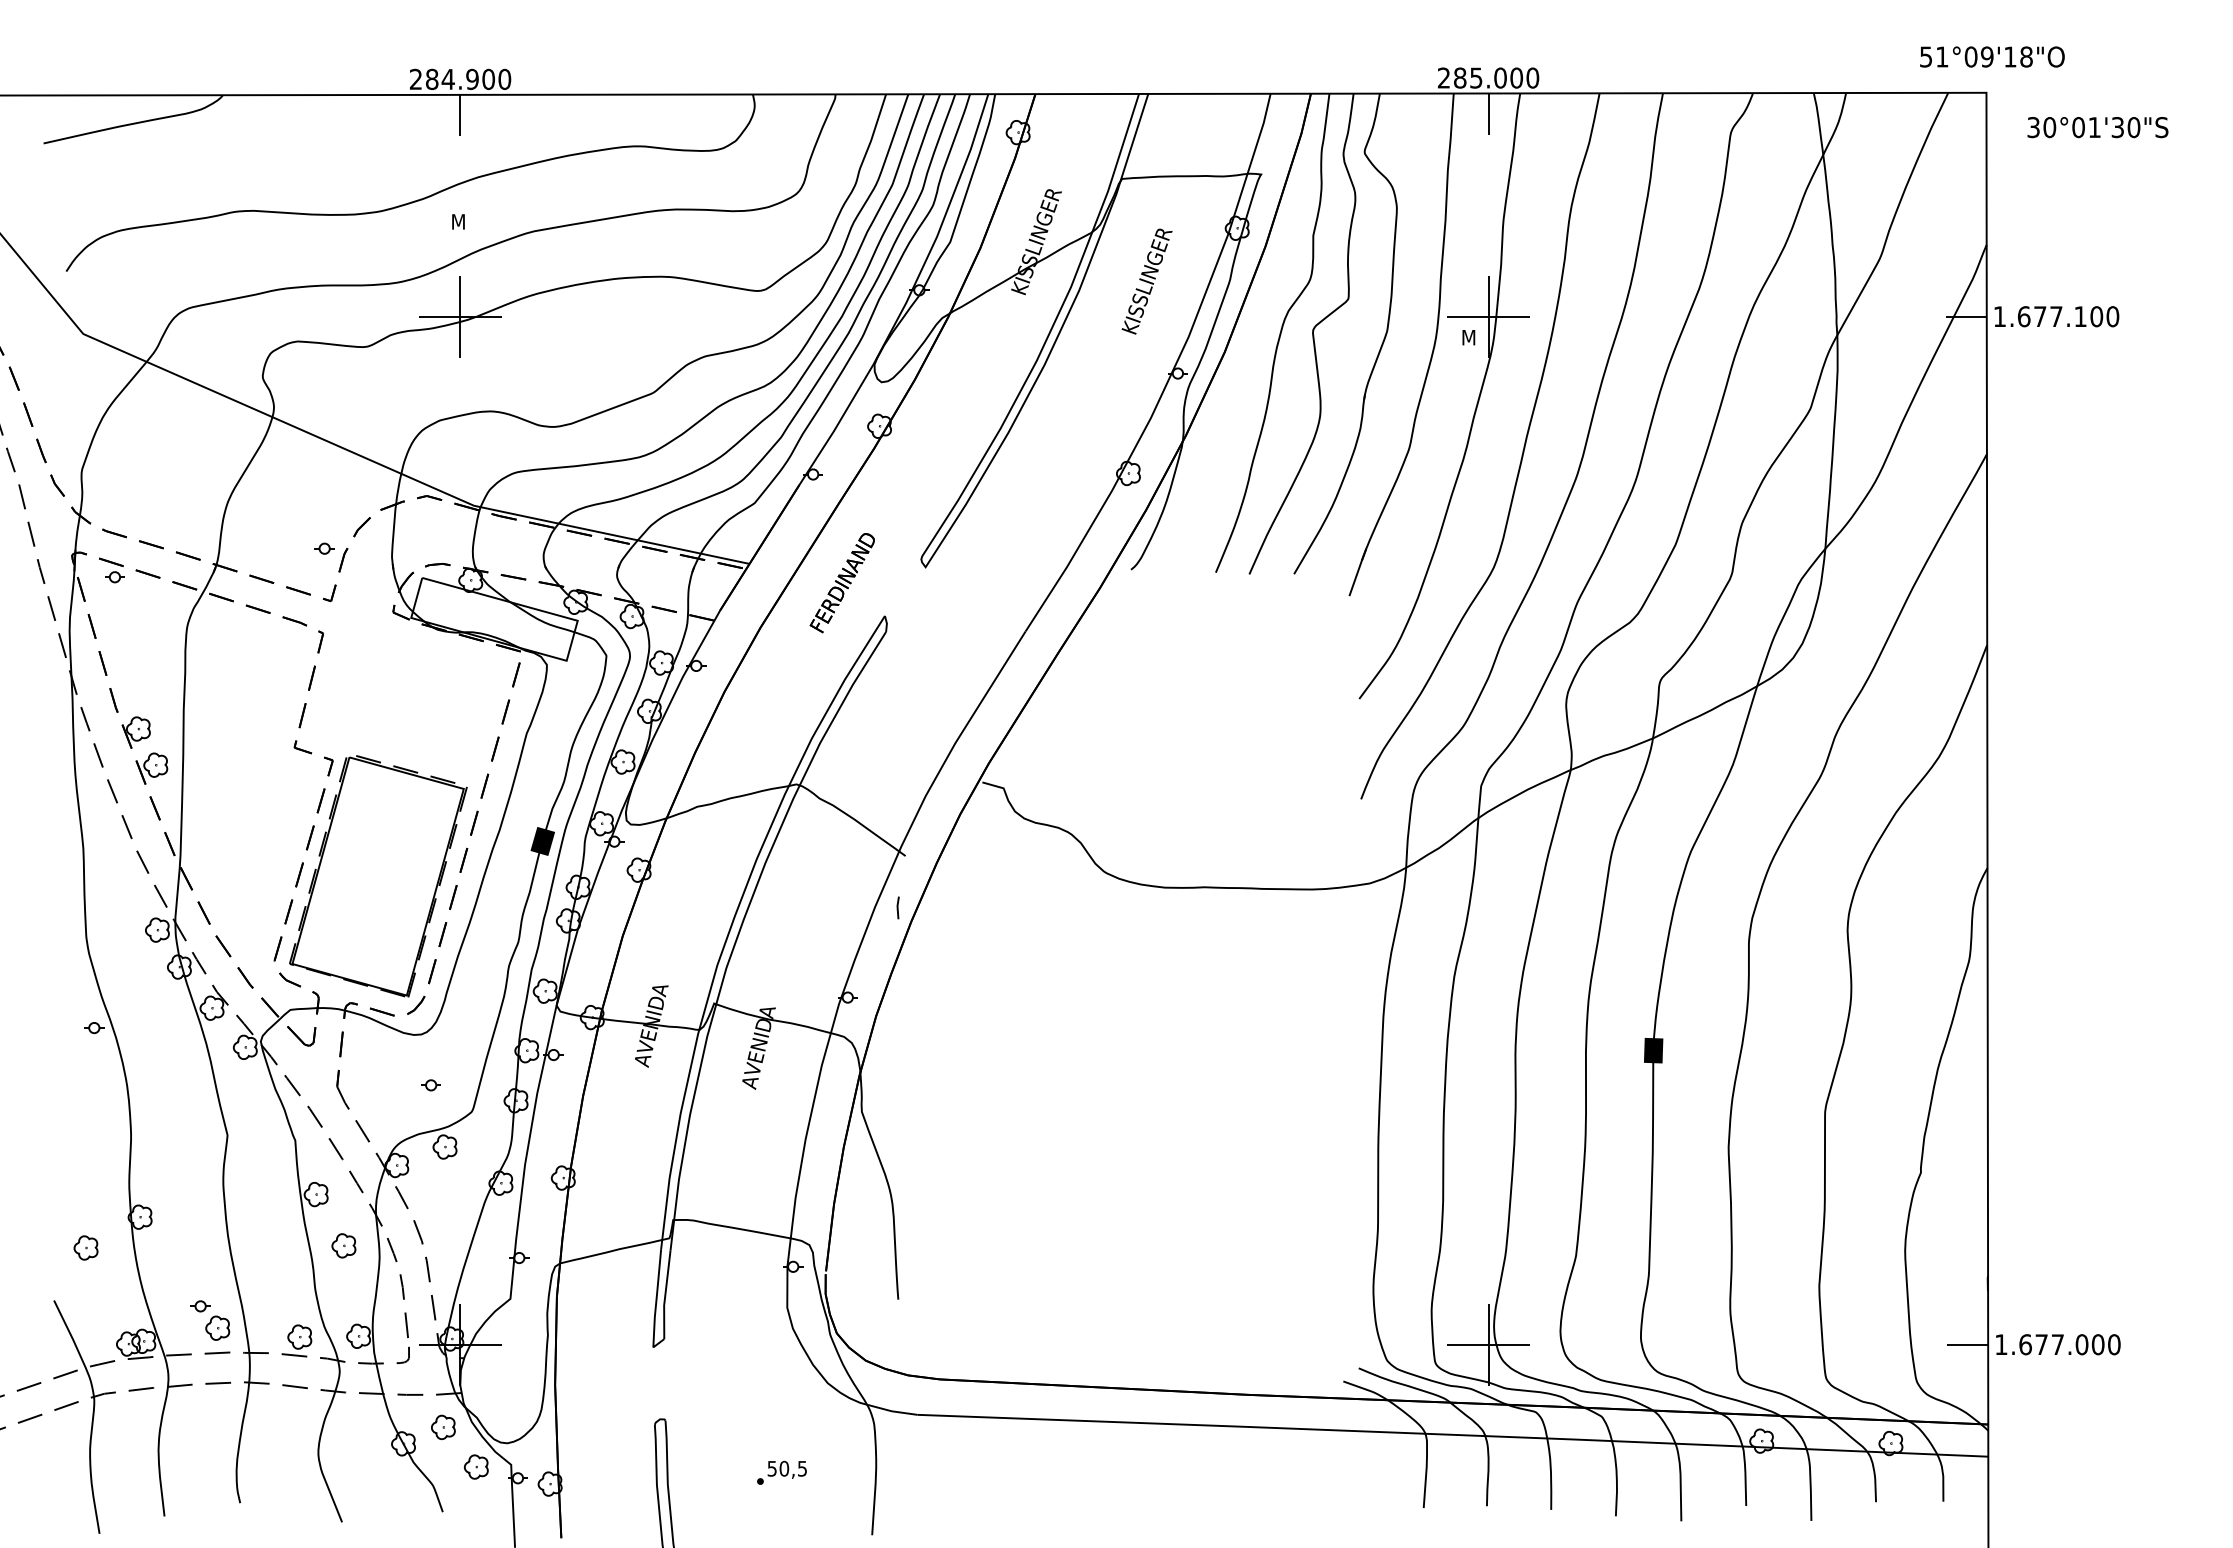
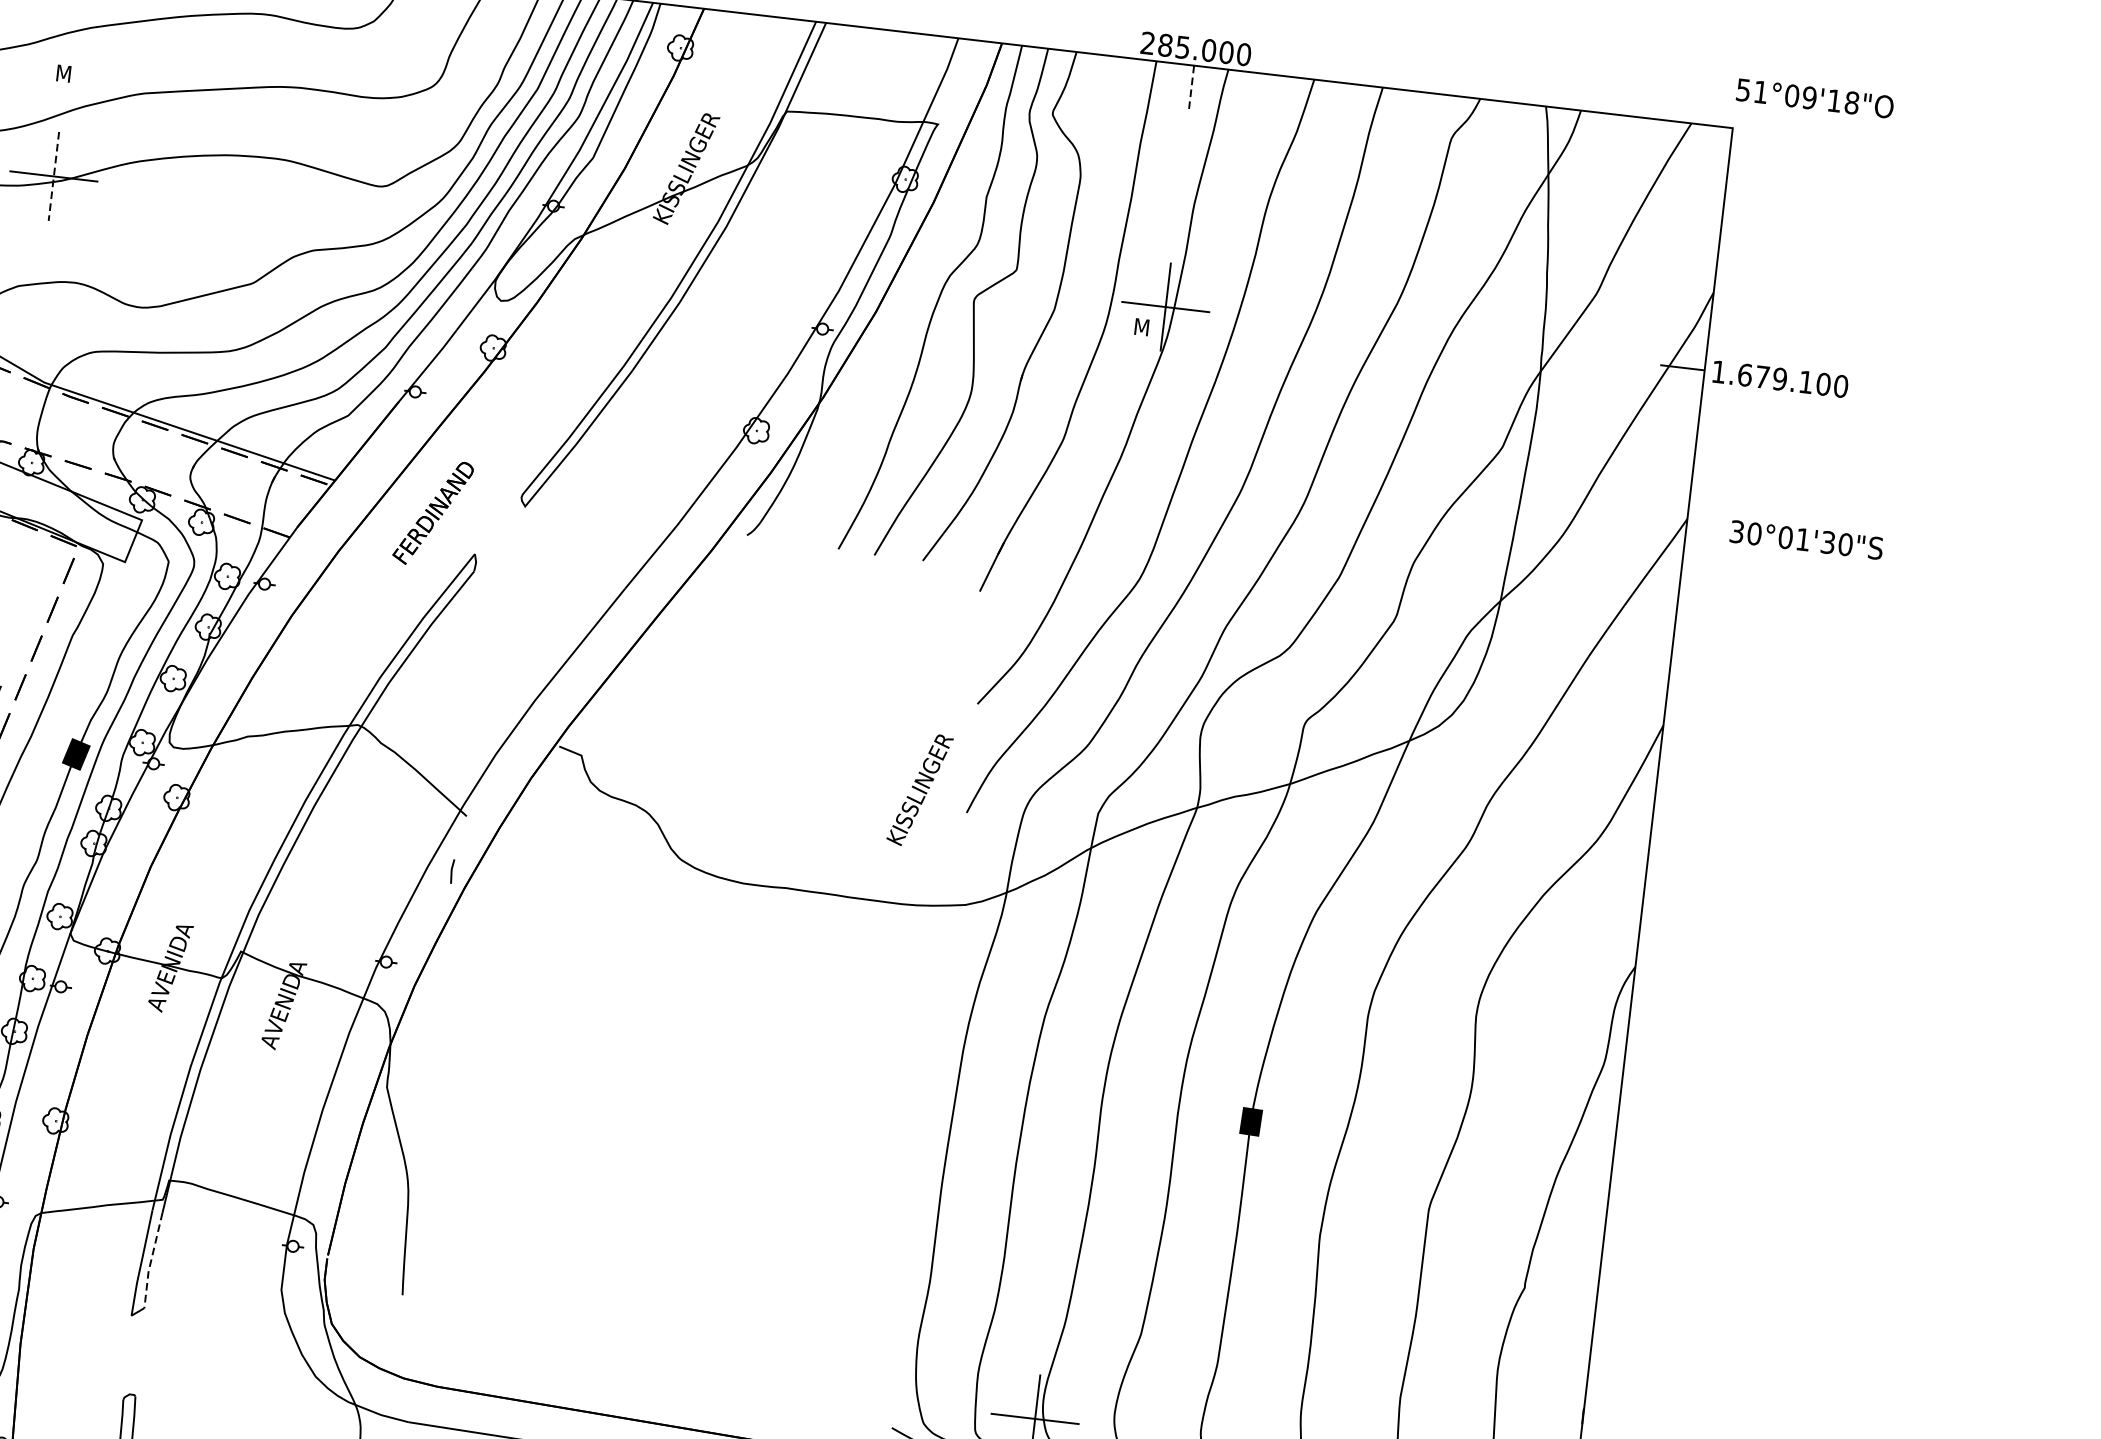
text: (1992, 56) -> (1815, 98), moved
line: (1488, 114) -> (1191, 88), solid -> dashed
text: (2097, 127) -> (1806, 539), moved
text: (1146, 281) -> (919, 789), moved
text: (2056, 316) -> (1780, 379), 1.677.100 -> 1.679.100
line: (460, 317) -> (53, 177), solid -> dashed
line: (665, 1295) -> (151, 1261), solid -> dashed

